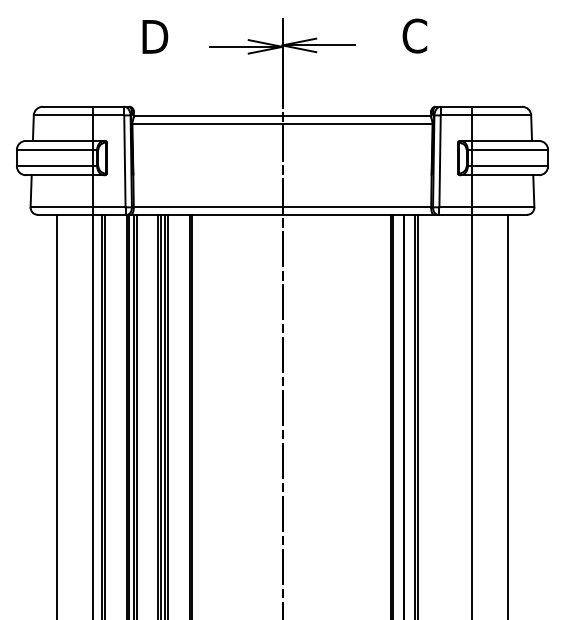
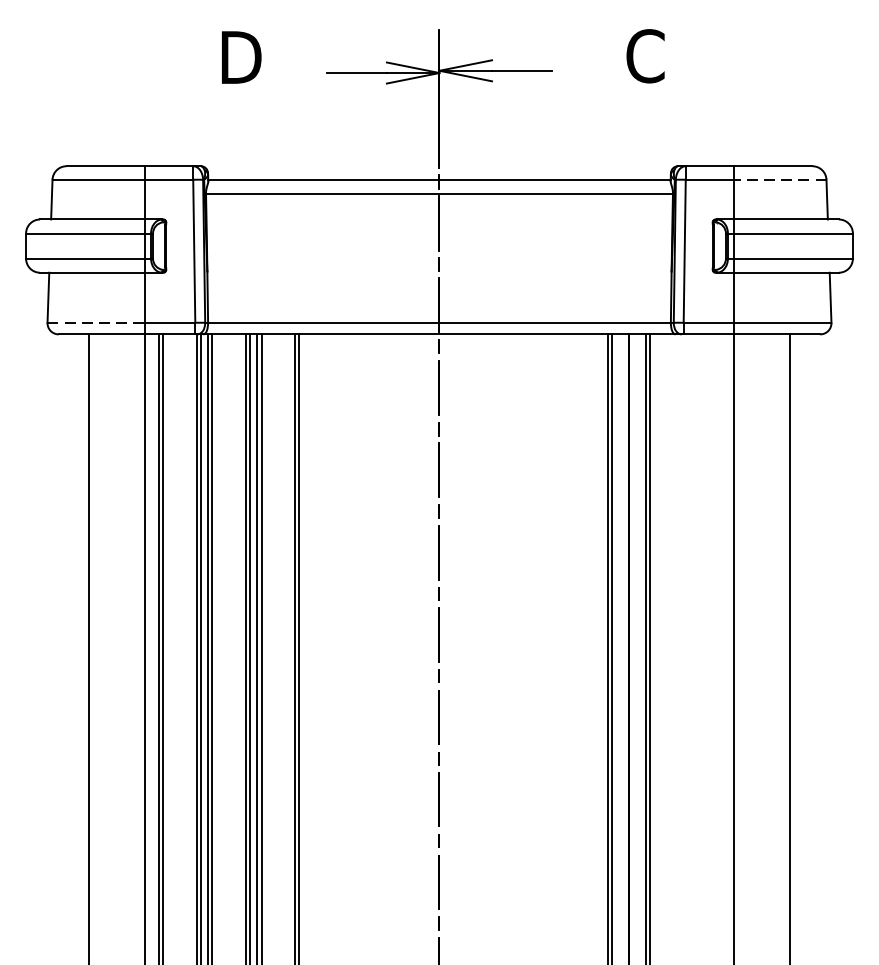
line: (501, 115) -> (780, 179), solid -> dashed
line: (62, 207) -> (97, 322), solid -> dashed

